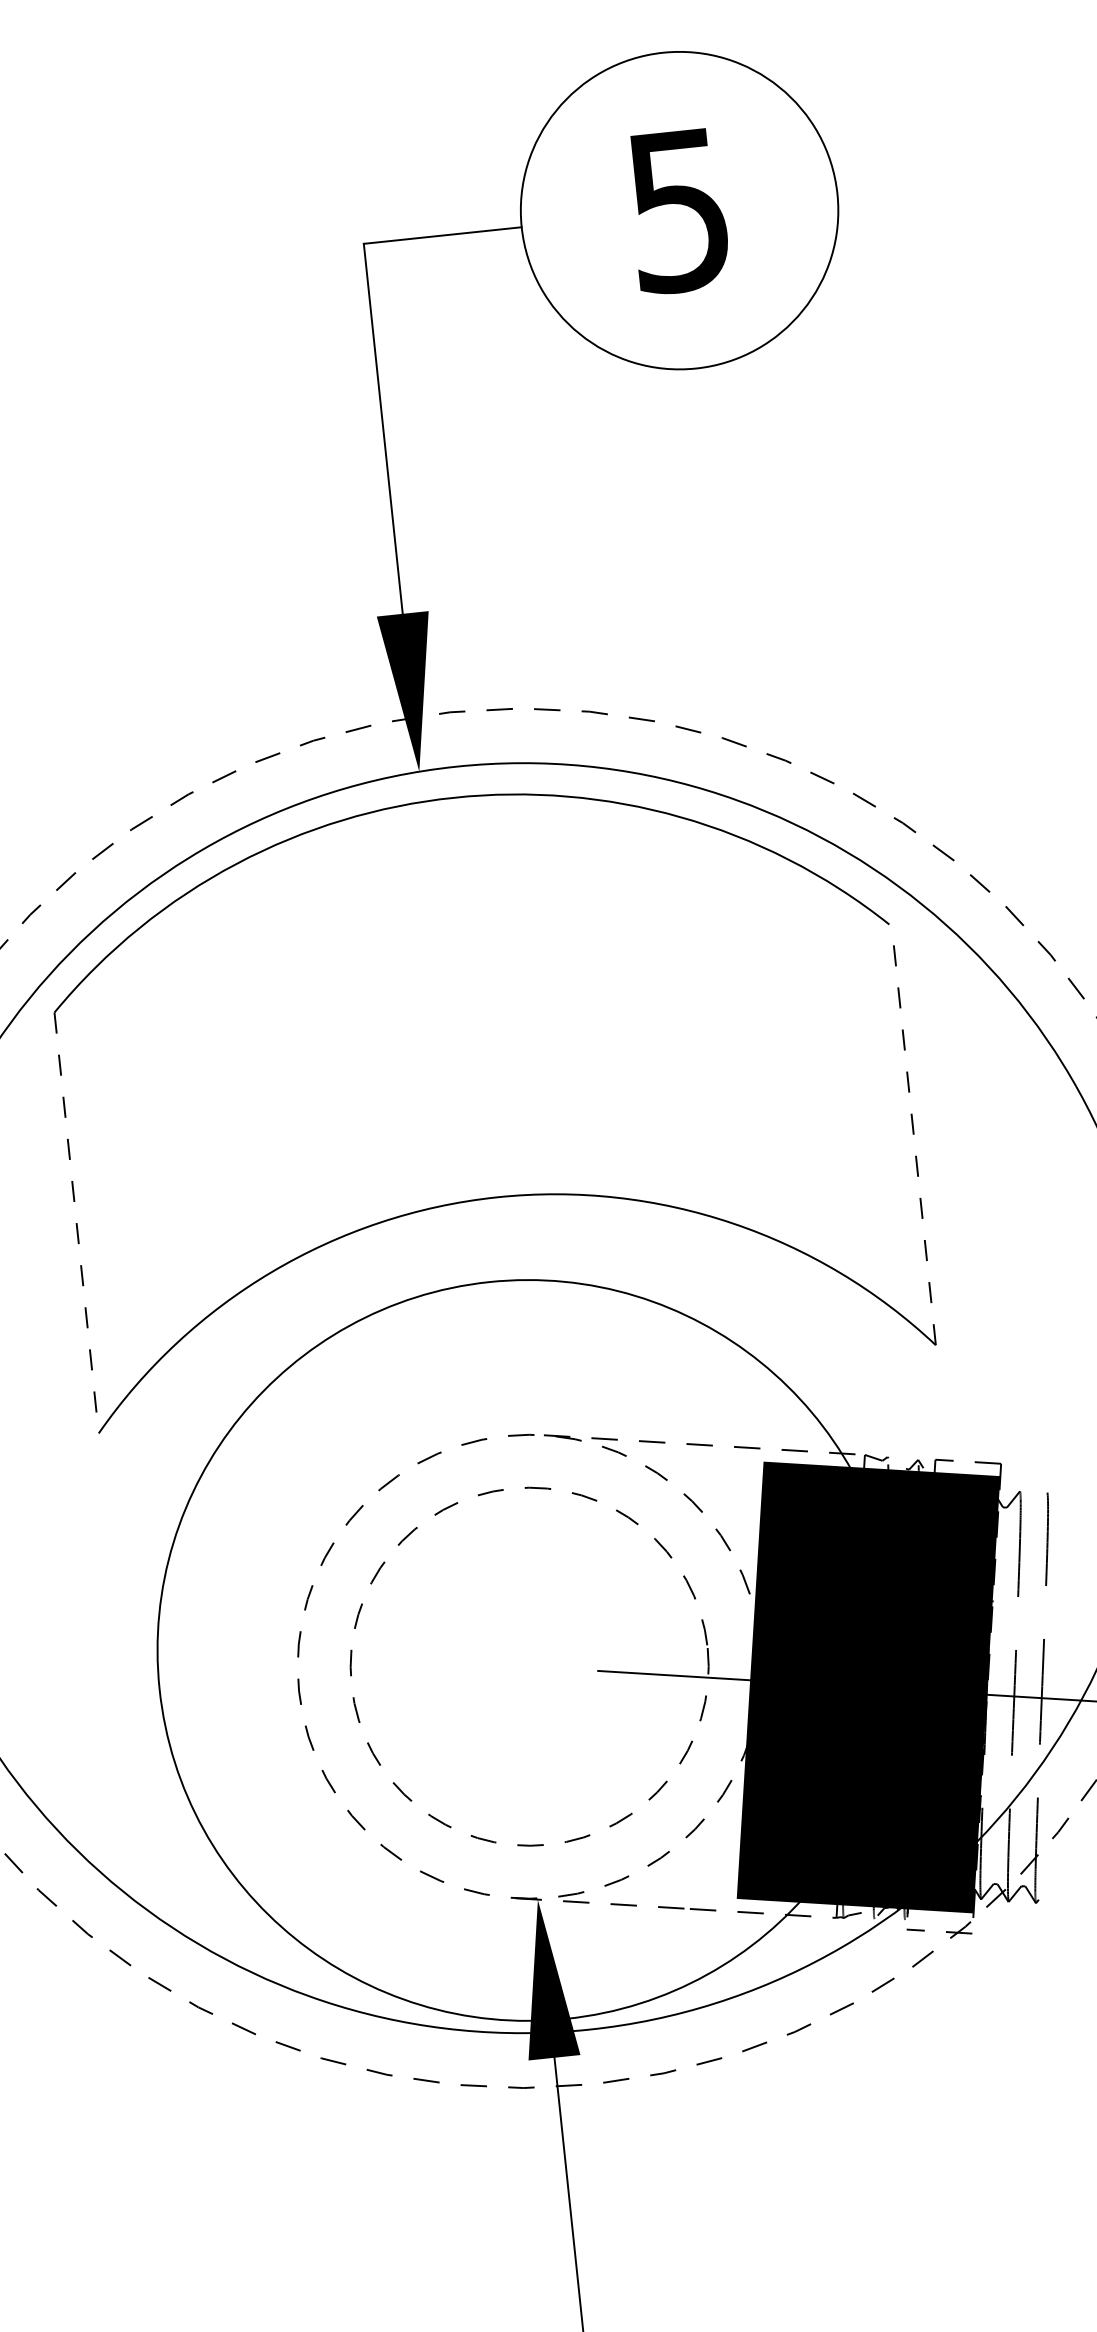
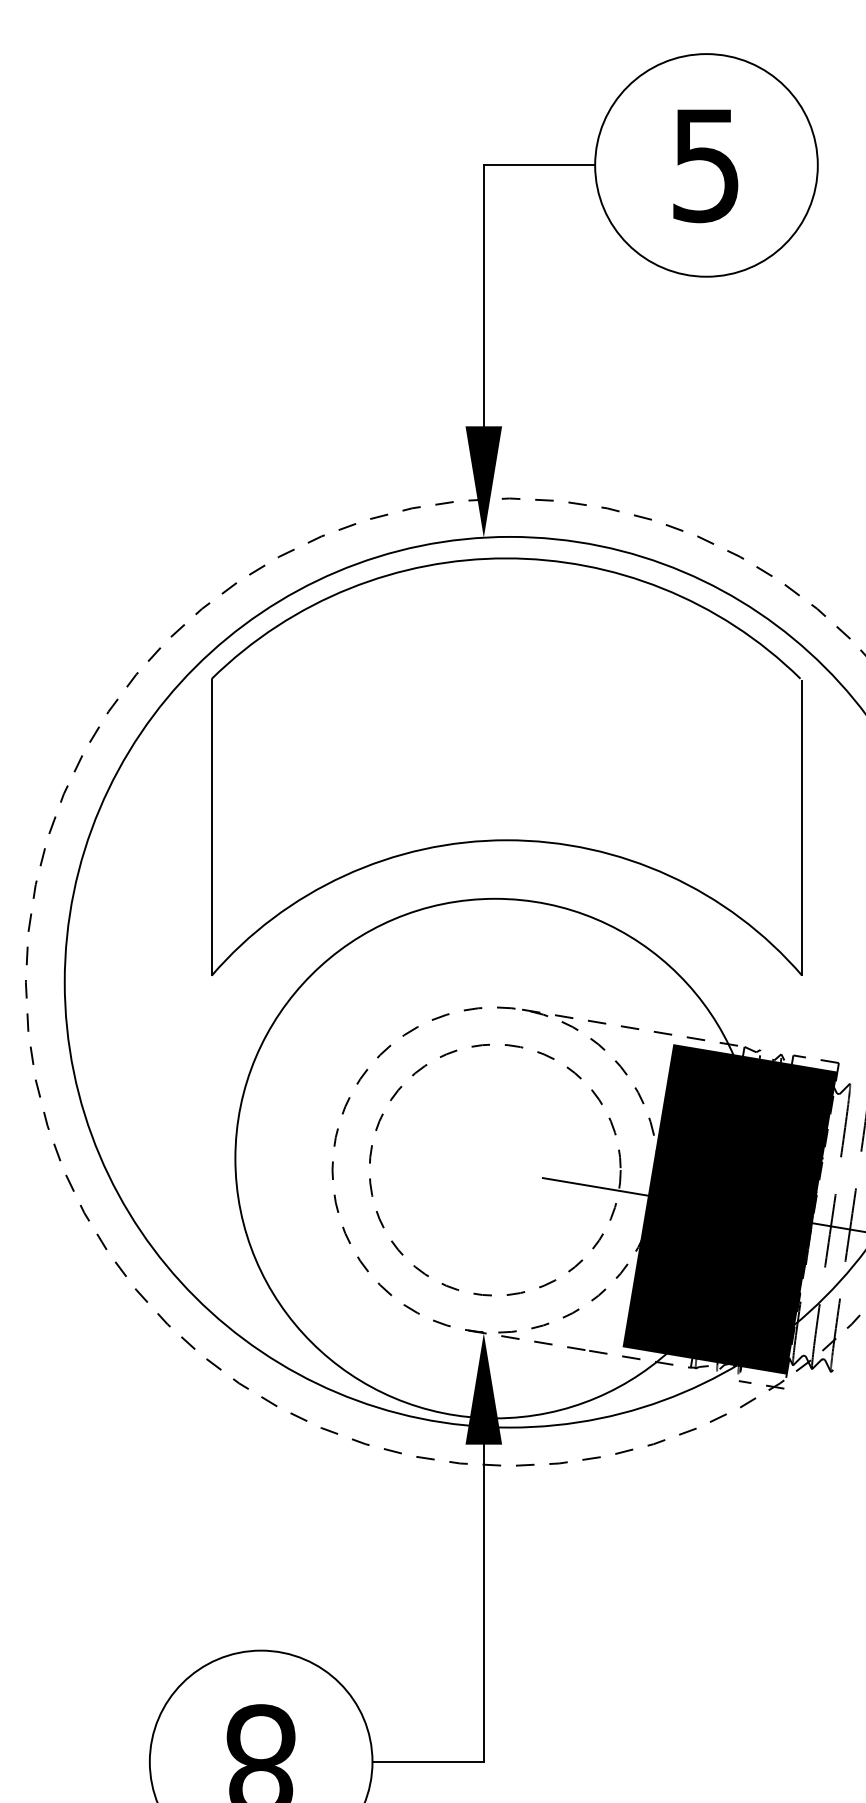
line: (914, 1135) -> (802, 827), dashed -> solid
line: (76, 1223) -> (211, 827), dashed -> solid

